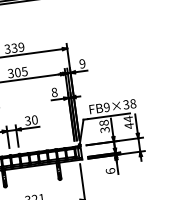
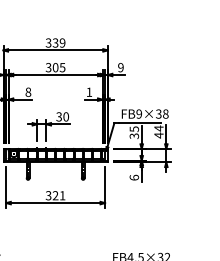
text: (54, 91) -> (89, 91), 8 -> 1
text: (103, 123) -> (133, 129), 38 -> 35

